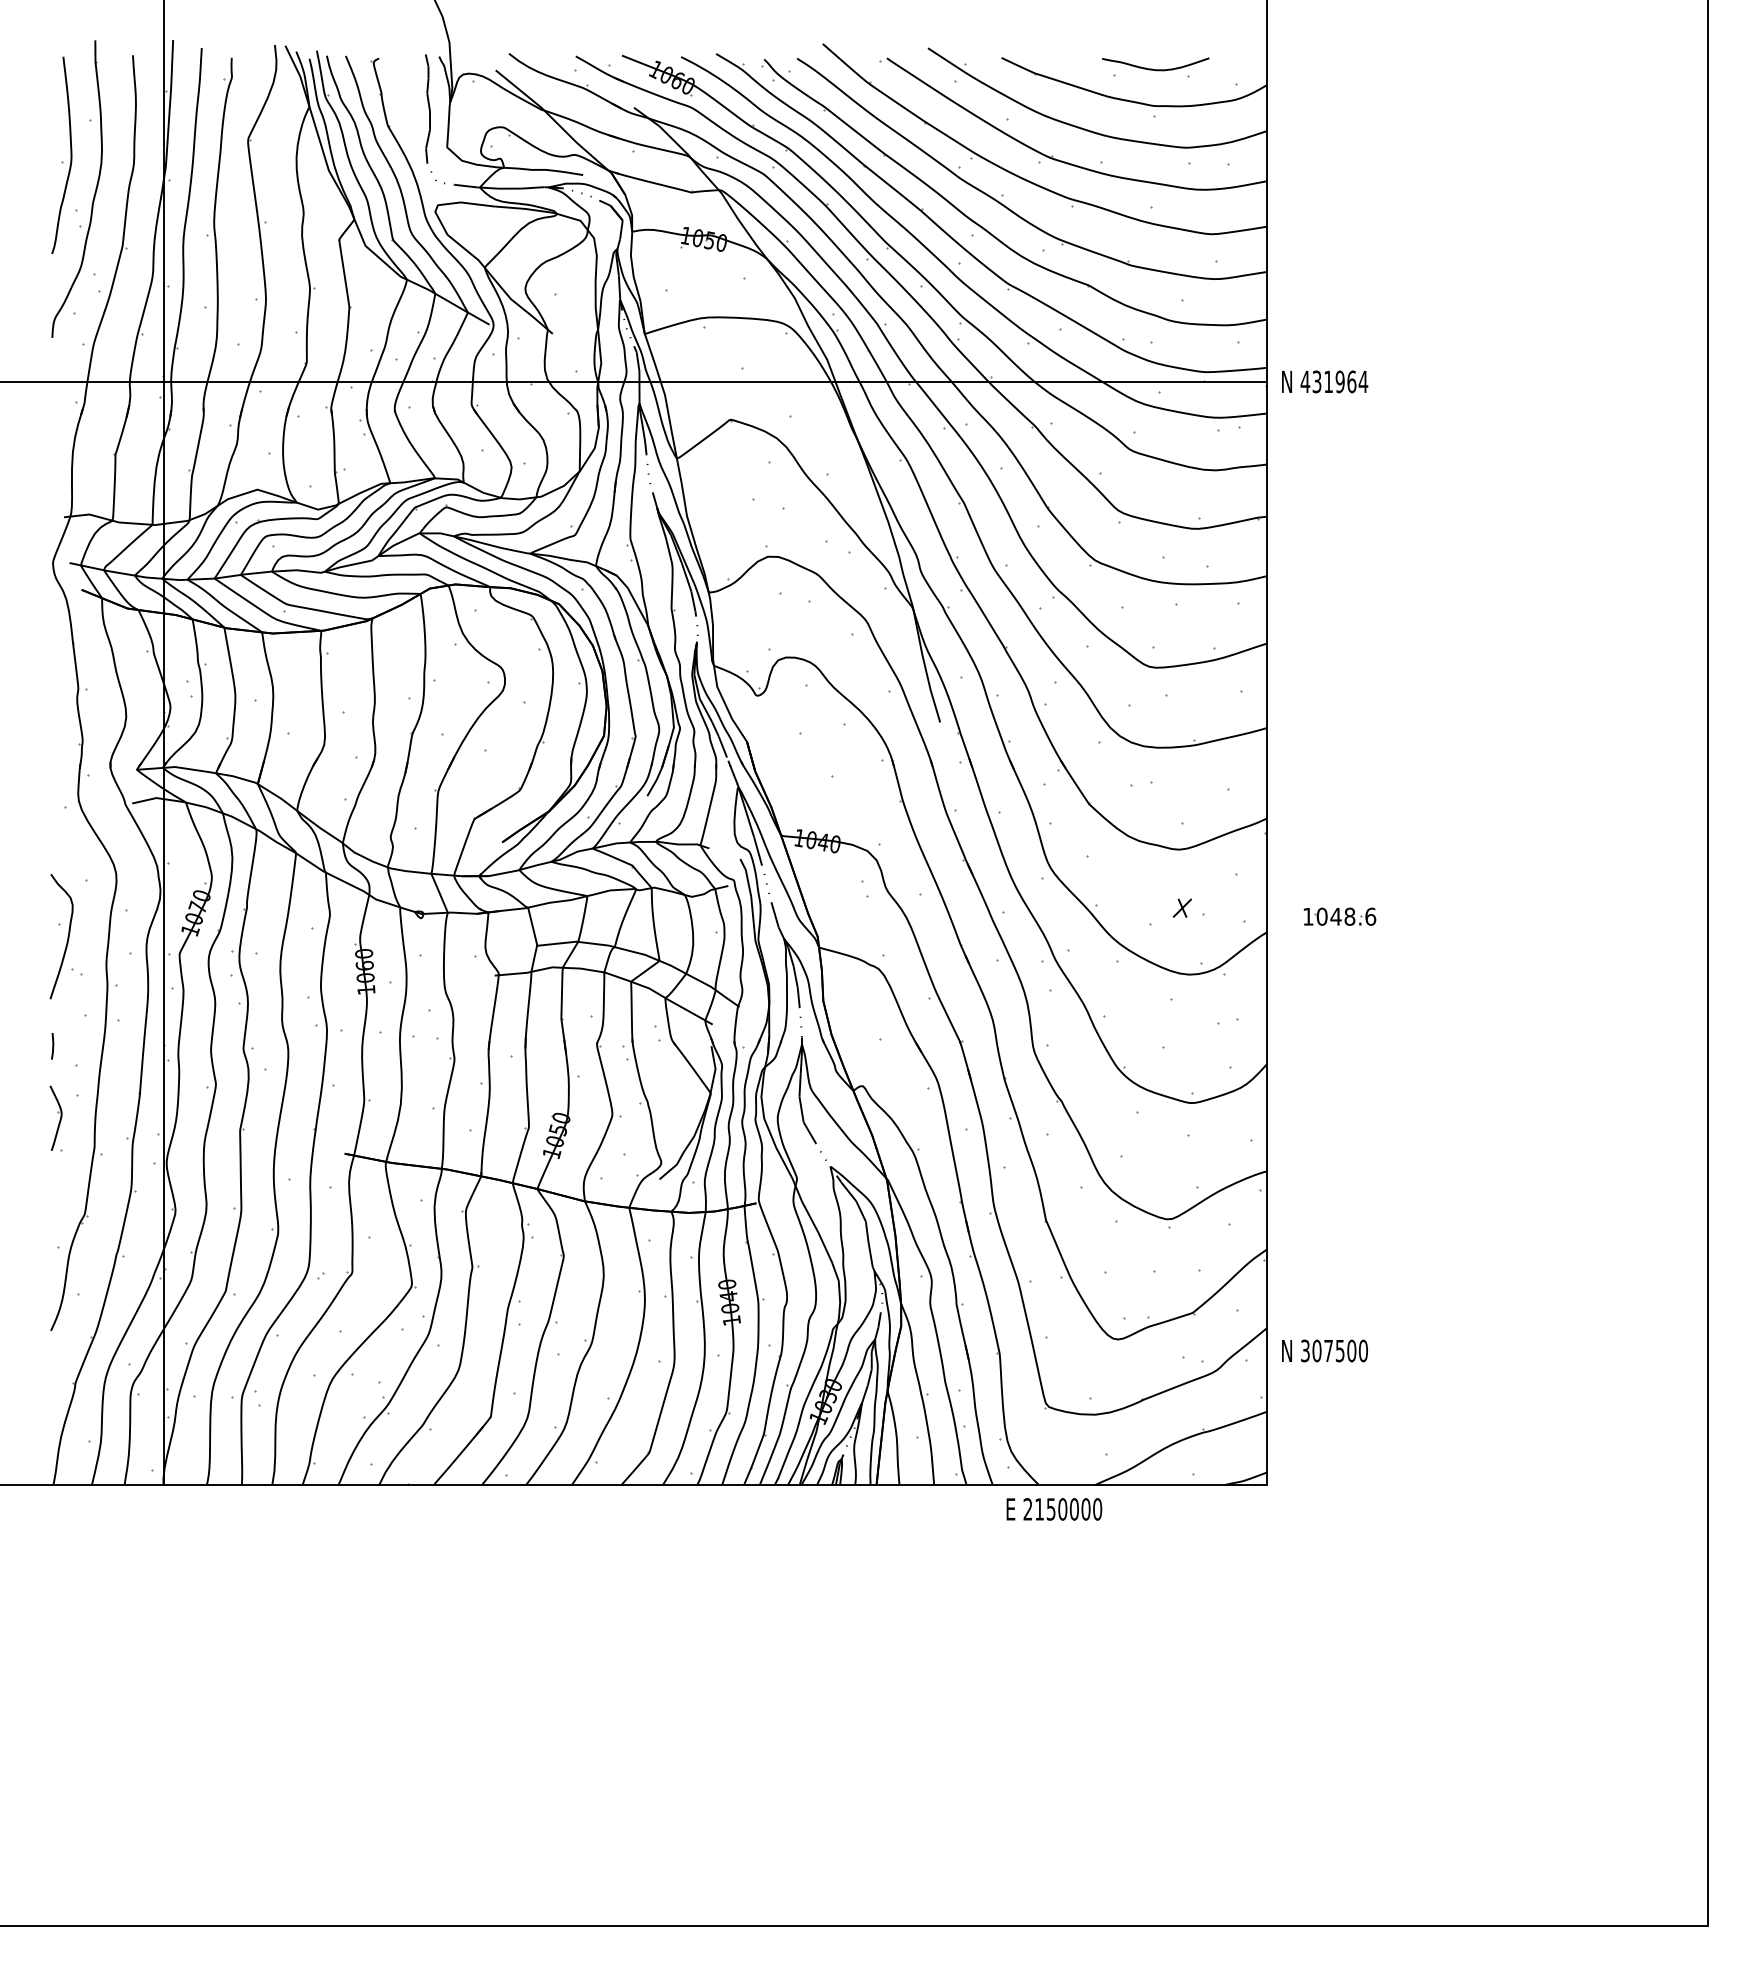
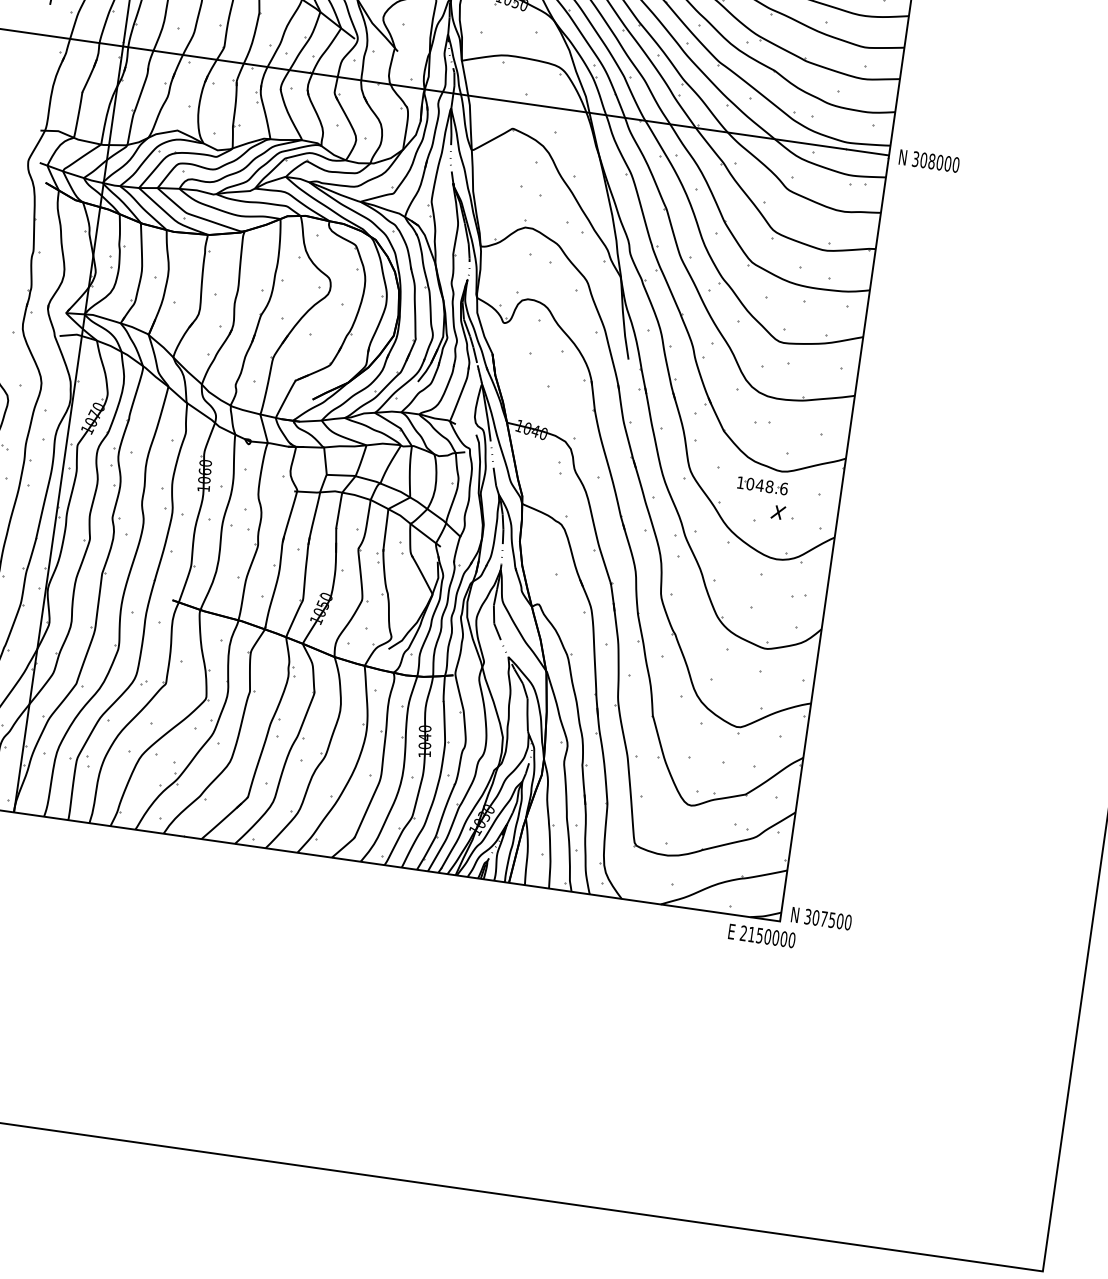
text: (1334, 381) -> (936, 161), 431964 -> 308000
part: (1339, 916) -> (762, 485), moved
text: (1324, 1350) -> (821, 918), moved
text: (1054, 1509) -> (762, 936), moved

